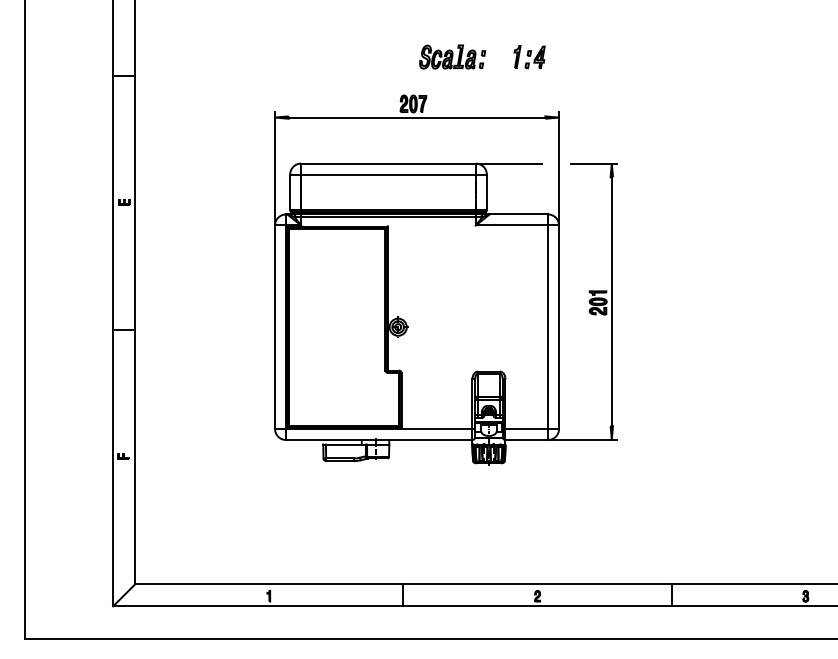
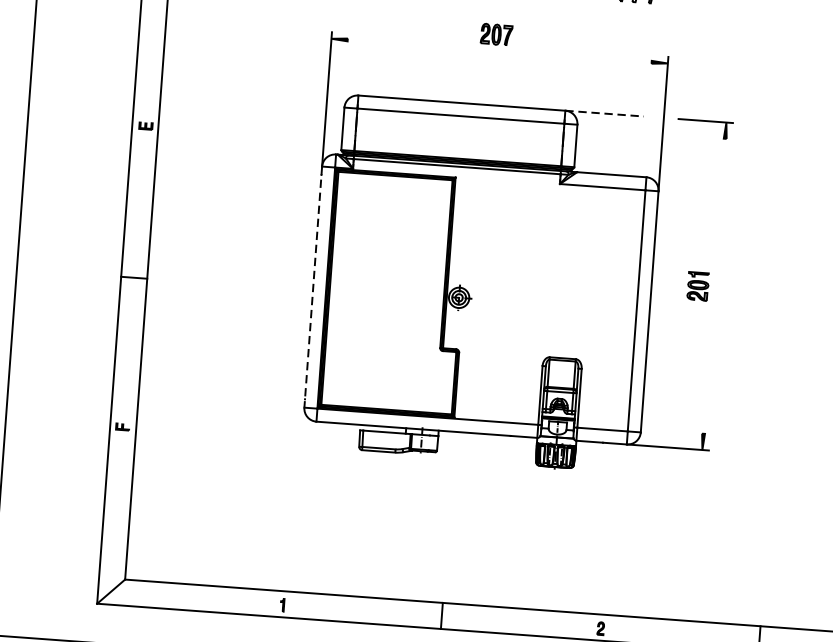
line: (416, 117) -> (499, 50), removed
line: (509, 163) -> (605, 113), solid -> dashed
line: (611, 301) -> (714, 285), removed
line: (275, 327) -> (313, 287), solid -> dashed

